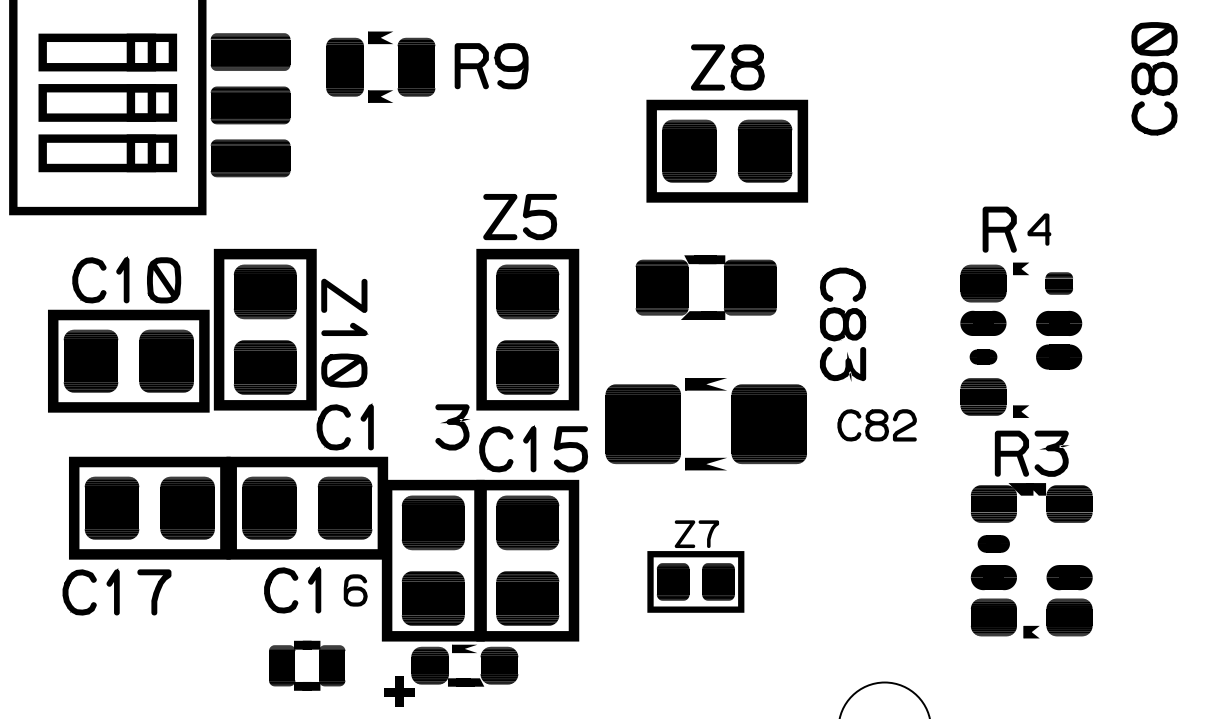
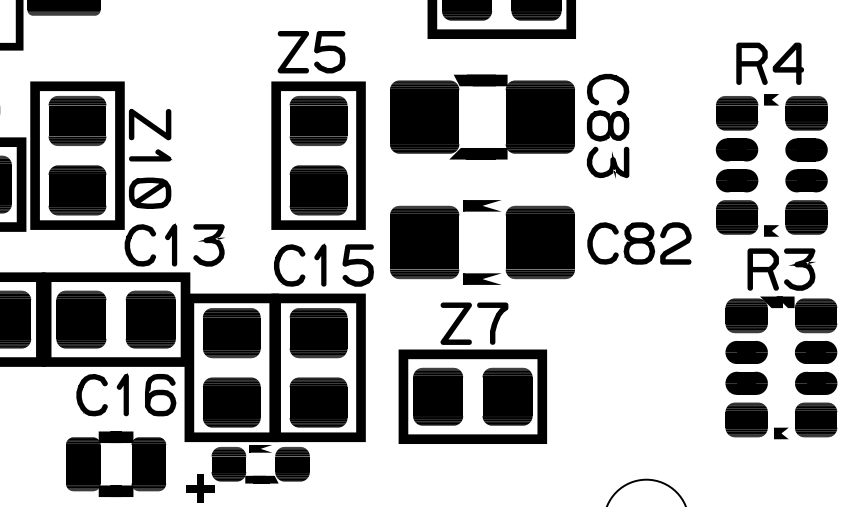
part: (1039, 229) -> (788, 63), size x1.43
part: (1059, 283) -> (806, 113), size x1.67
part: (705, 287) -> (481, 116), size x1.43
part: (843, 324) -> (608, 126), moved
part: (983, 356) -> (737, 180), size x1.67
part: (1059, 396) -> (806, 217), added
part: (876, 425) -> (638, 243), size x1.43
part: (452, 427) -> (209, 245), moved
part: (993, 543) -> (746, 352), size x1.43
part: (1069, 543) -> (816, 352), added
part: (695, 566) -> (472, 373), size x1.67
part: (355, 590) -> (160, 395), size x1.43
part: (306, 665) -> (115, 464), size x1.43

